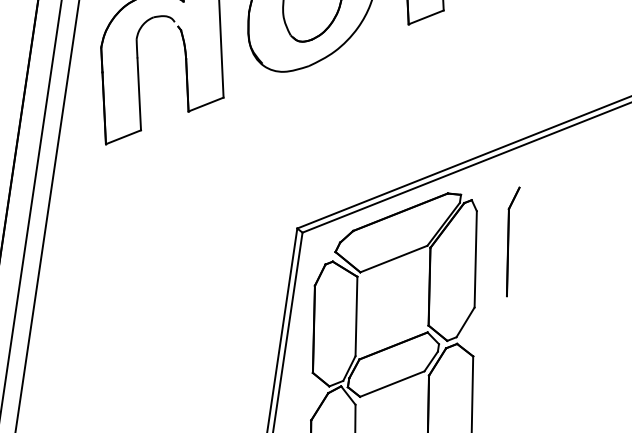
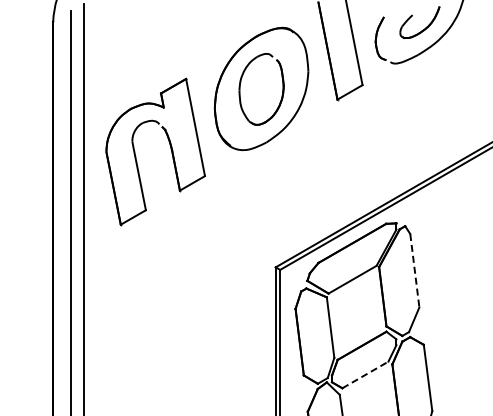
part: (509, 241) -> (438, 253), removed
line: (475, 260) -> (414, 271), solid -> dashed
line: (392, 383) -> (365, 374), solid -> dashed

